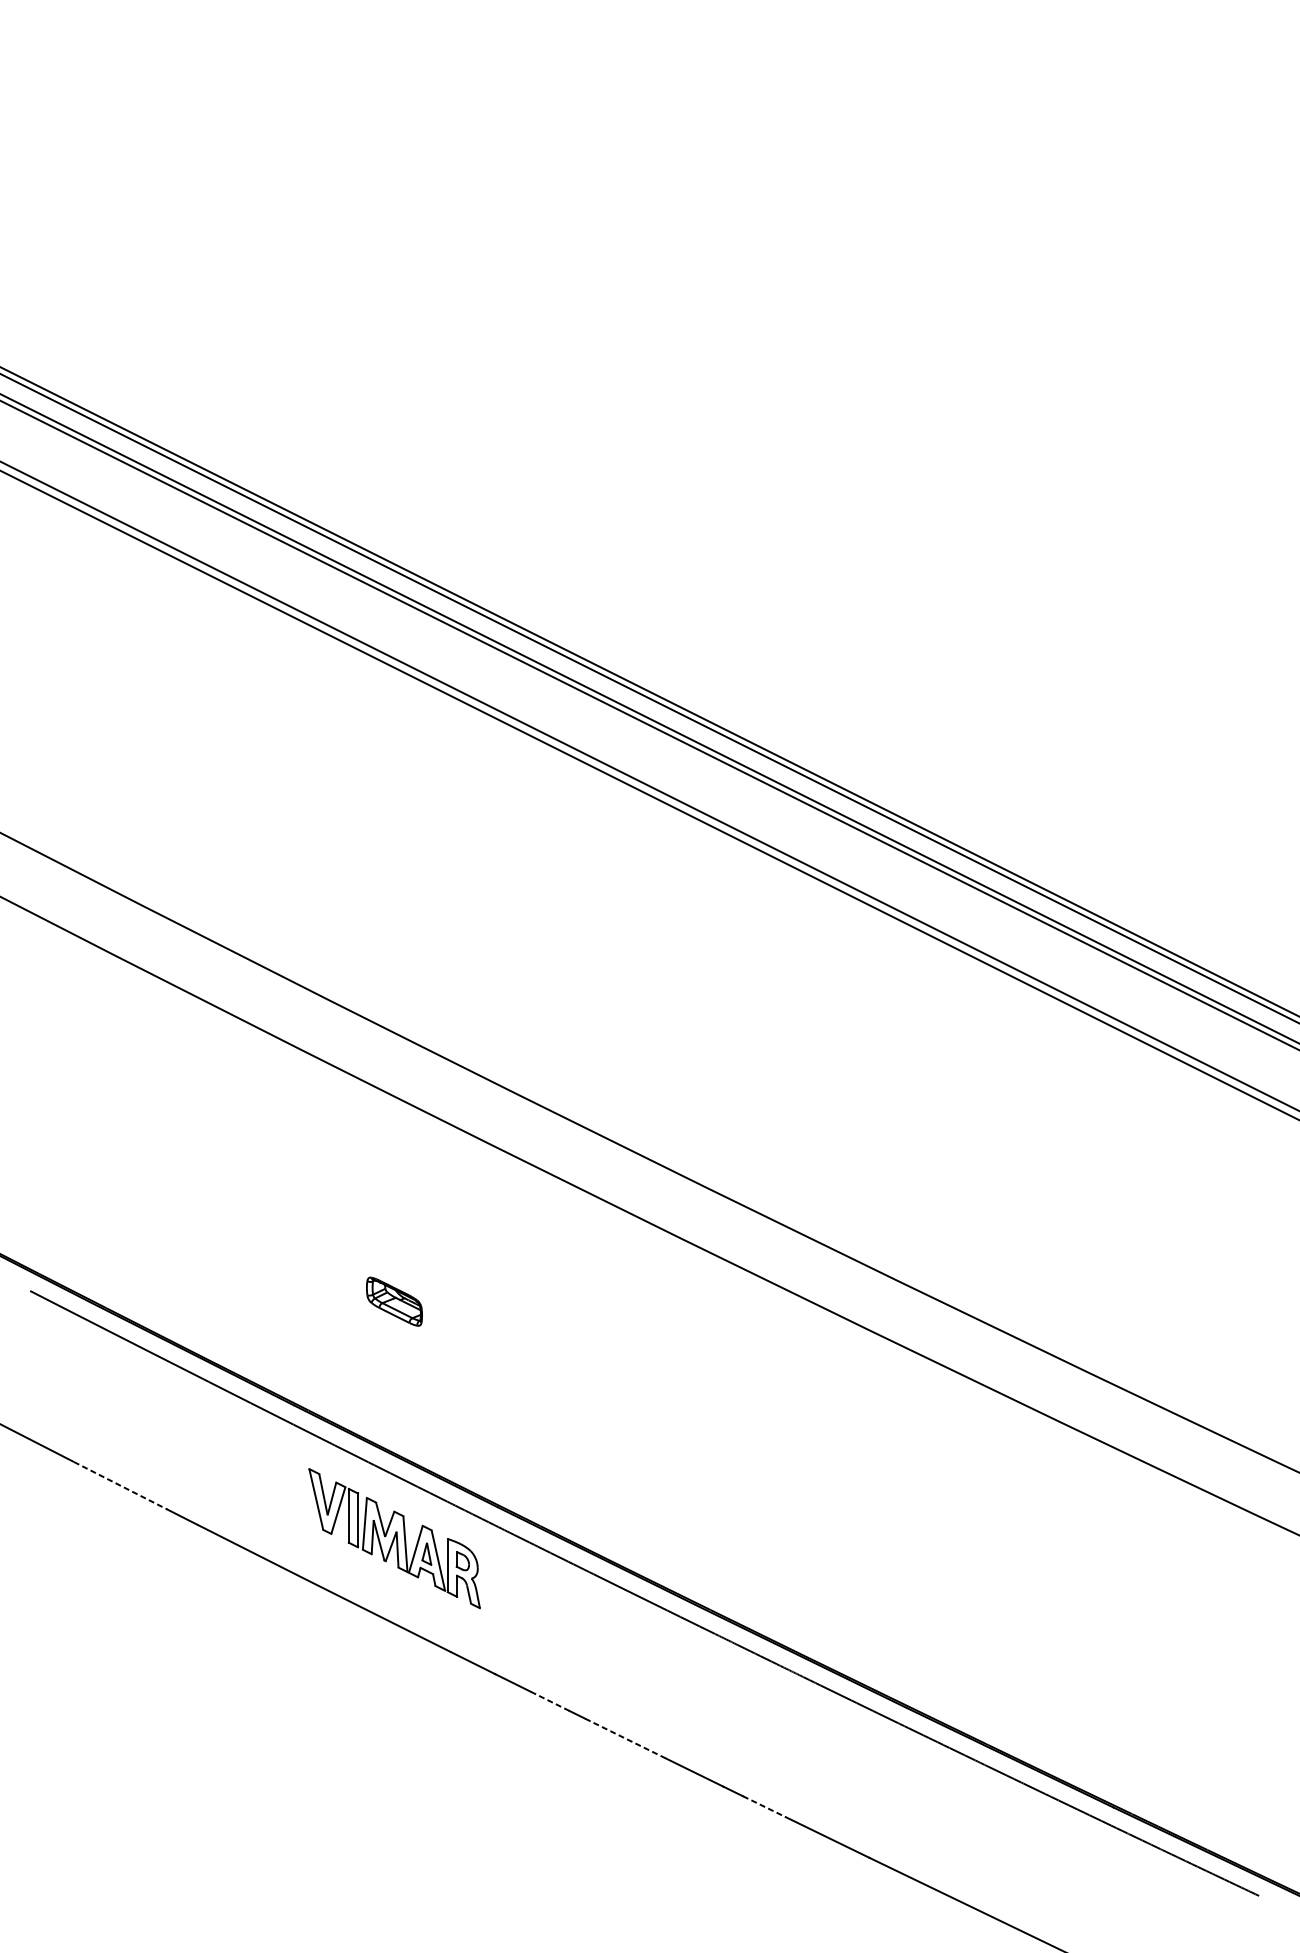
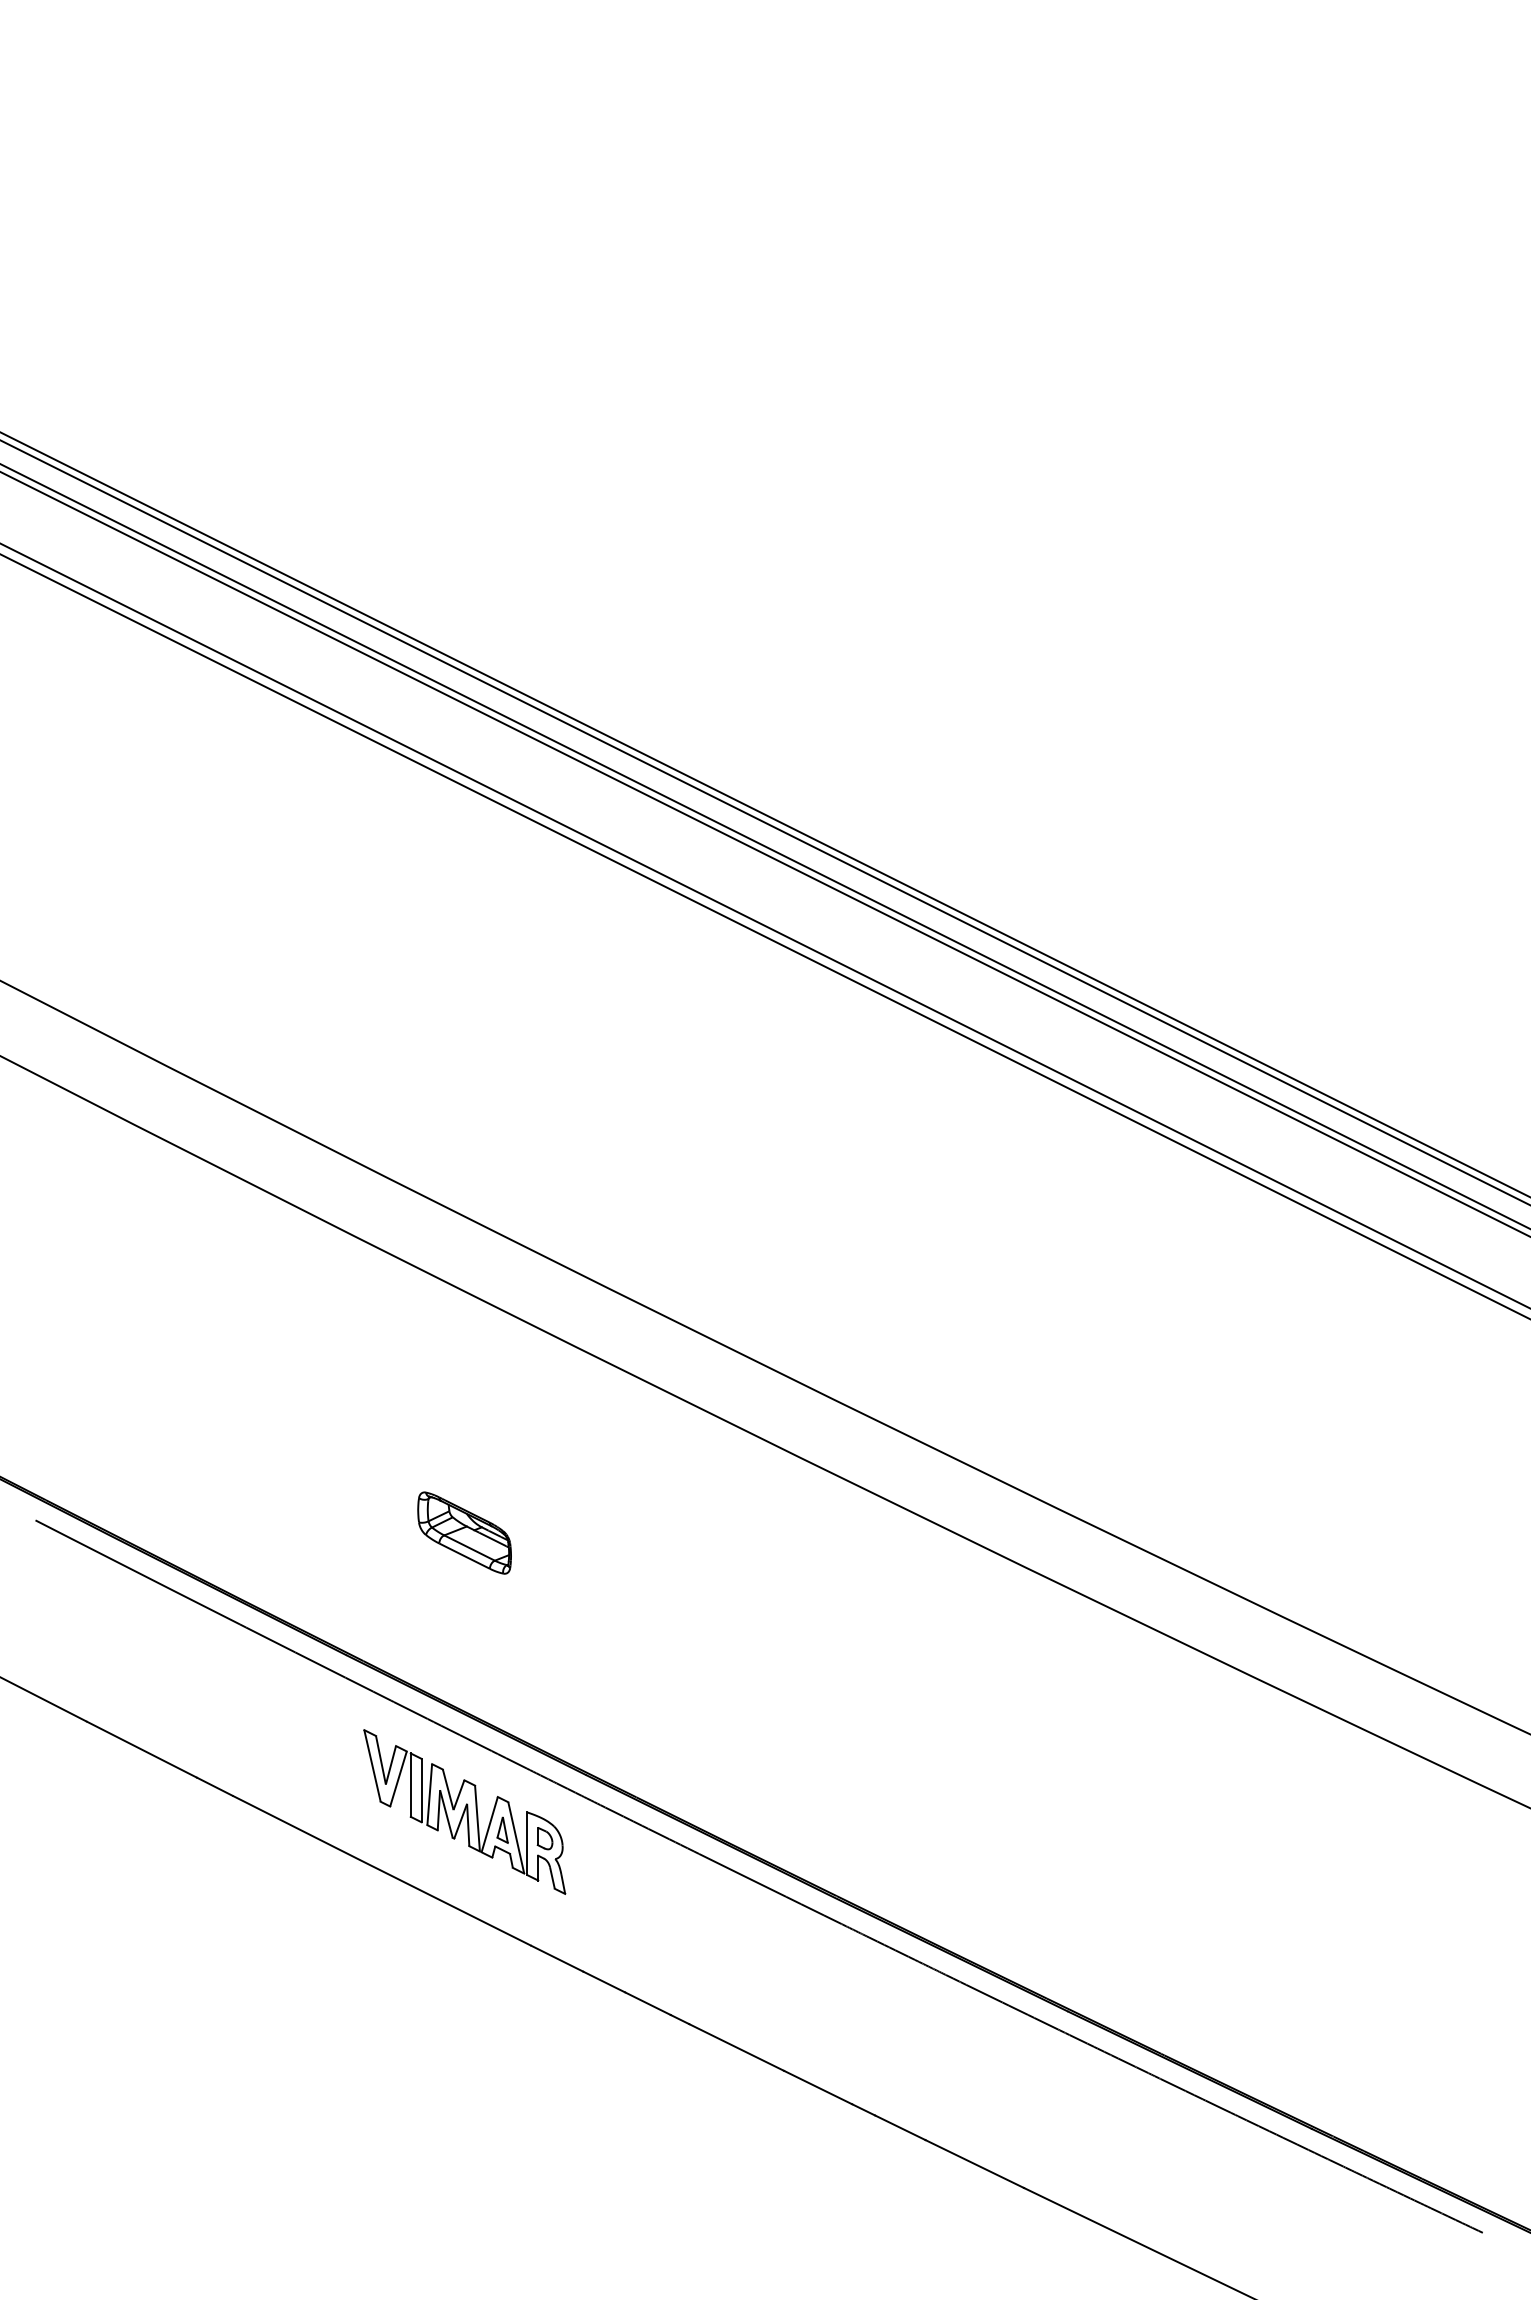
part: (394, 1301) -> (464, 1532), size x1.43
line: (121, 1485) -> (142, 1749), dashed -> solid
line: (549, 1701) -> (647, 2003), dashed -> solid
line: (625, 1738) -> (736, 2047), dashed -> solid
line: (764, 1806) -> (900, 2127), dashed -> solid

